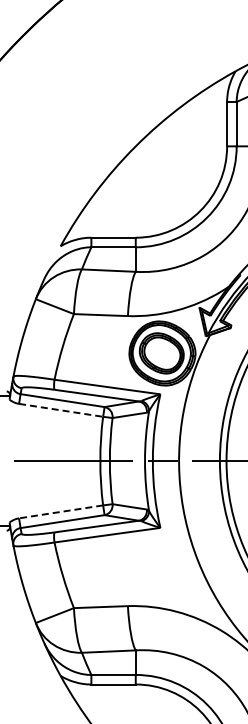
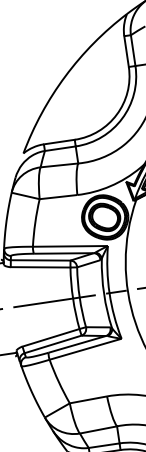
line: (61, 410) -> (40, 267), dashed -> solid
line: (61, 511) -> (51, 337), dashed -> solid

